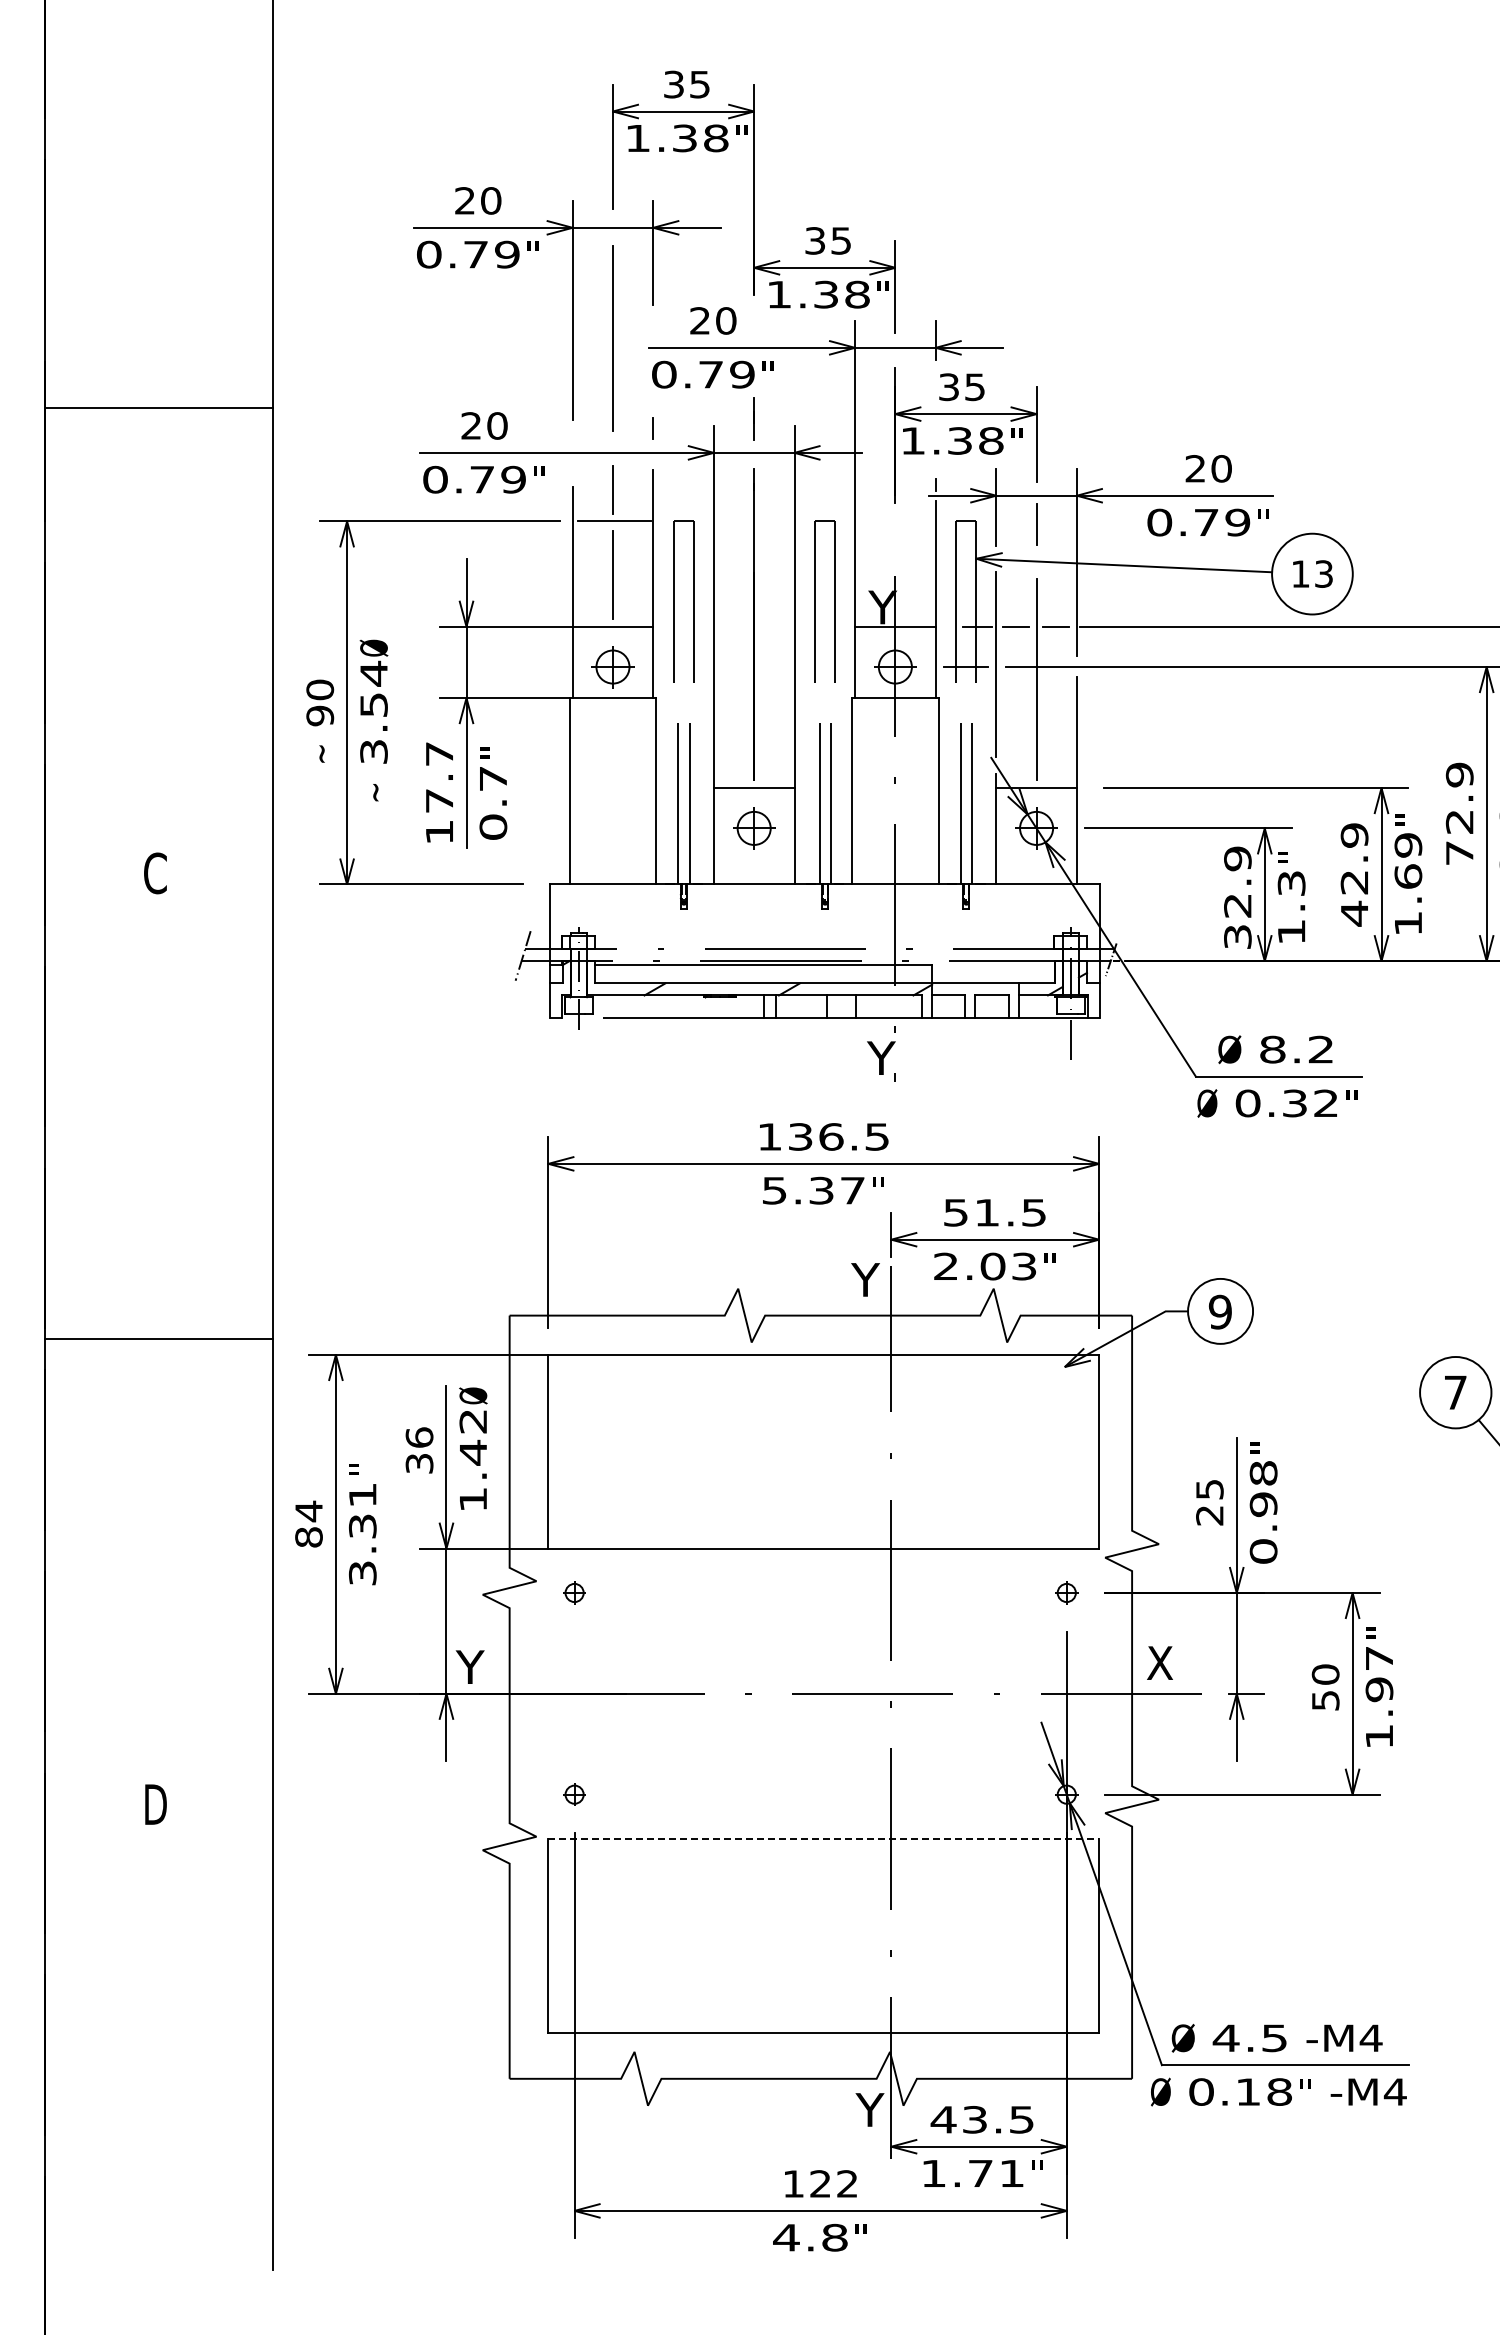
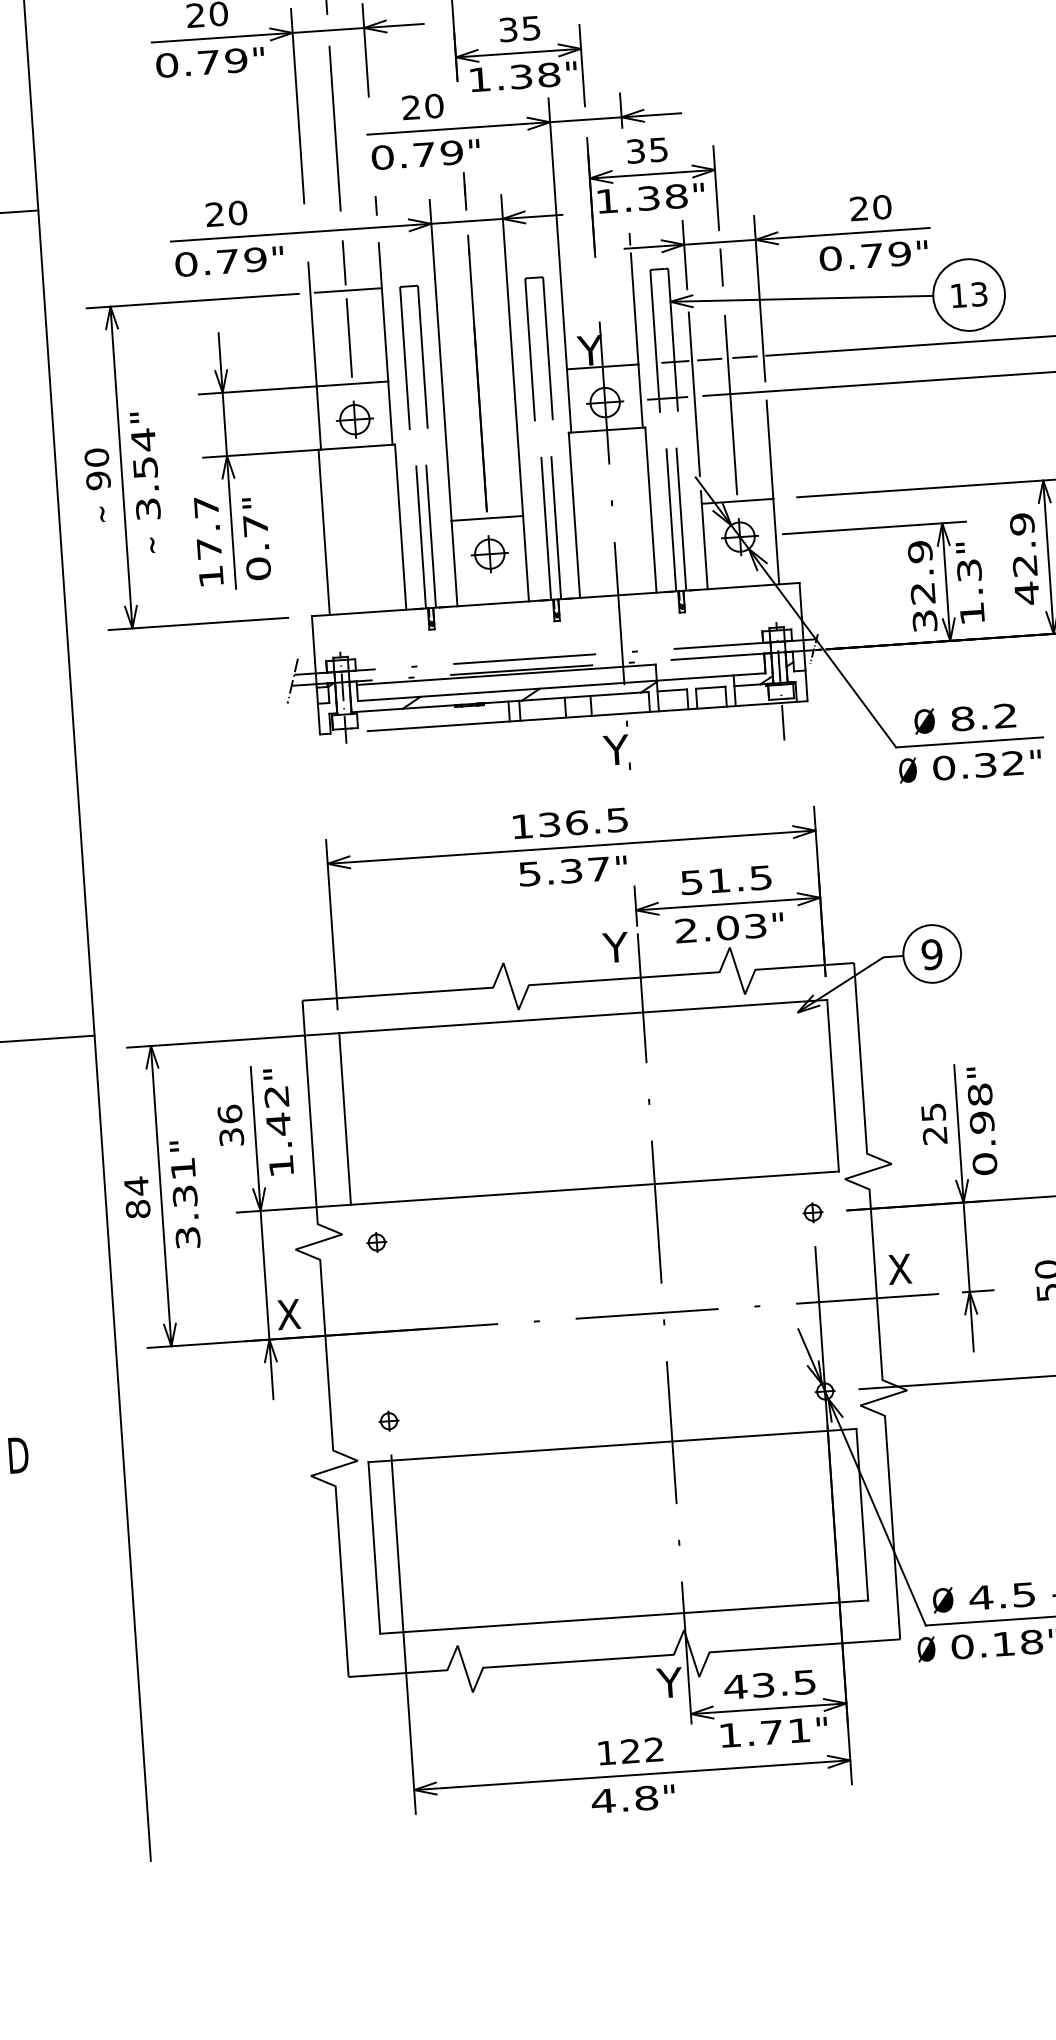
text: (373, 647) -> (141, 416), Ø -> "
text: (473, 1395) -> (275, 1073), Ø -> "
text: (469, 1666) -> (288, 1314), Y -> X
line: (824, 1839) -> (613, 1445), dashed -> solid

